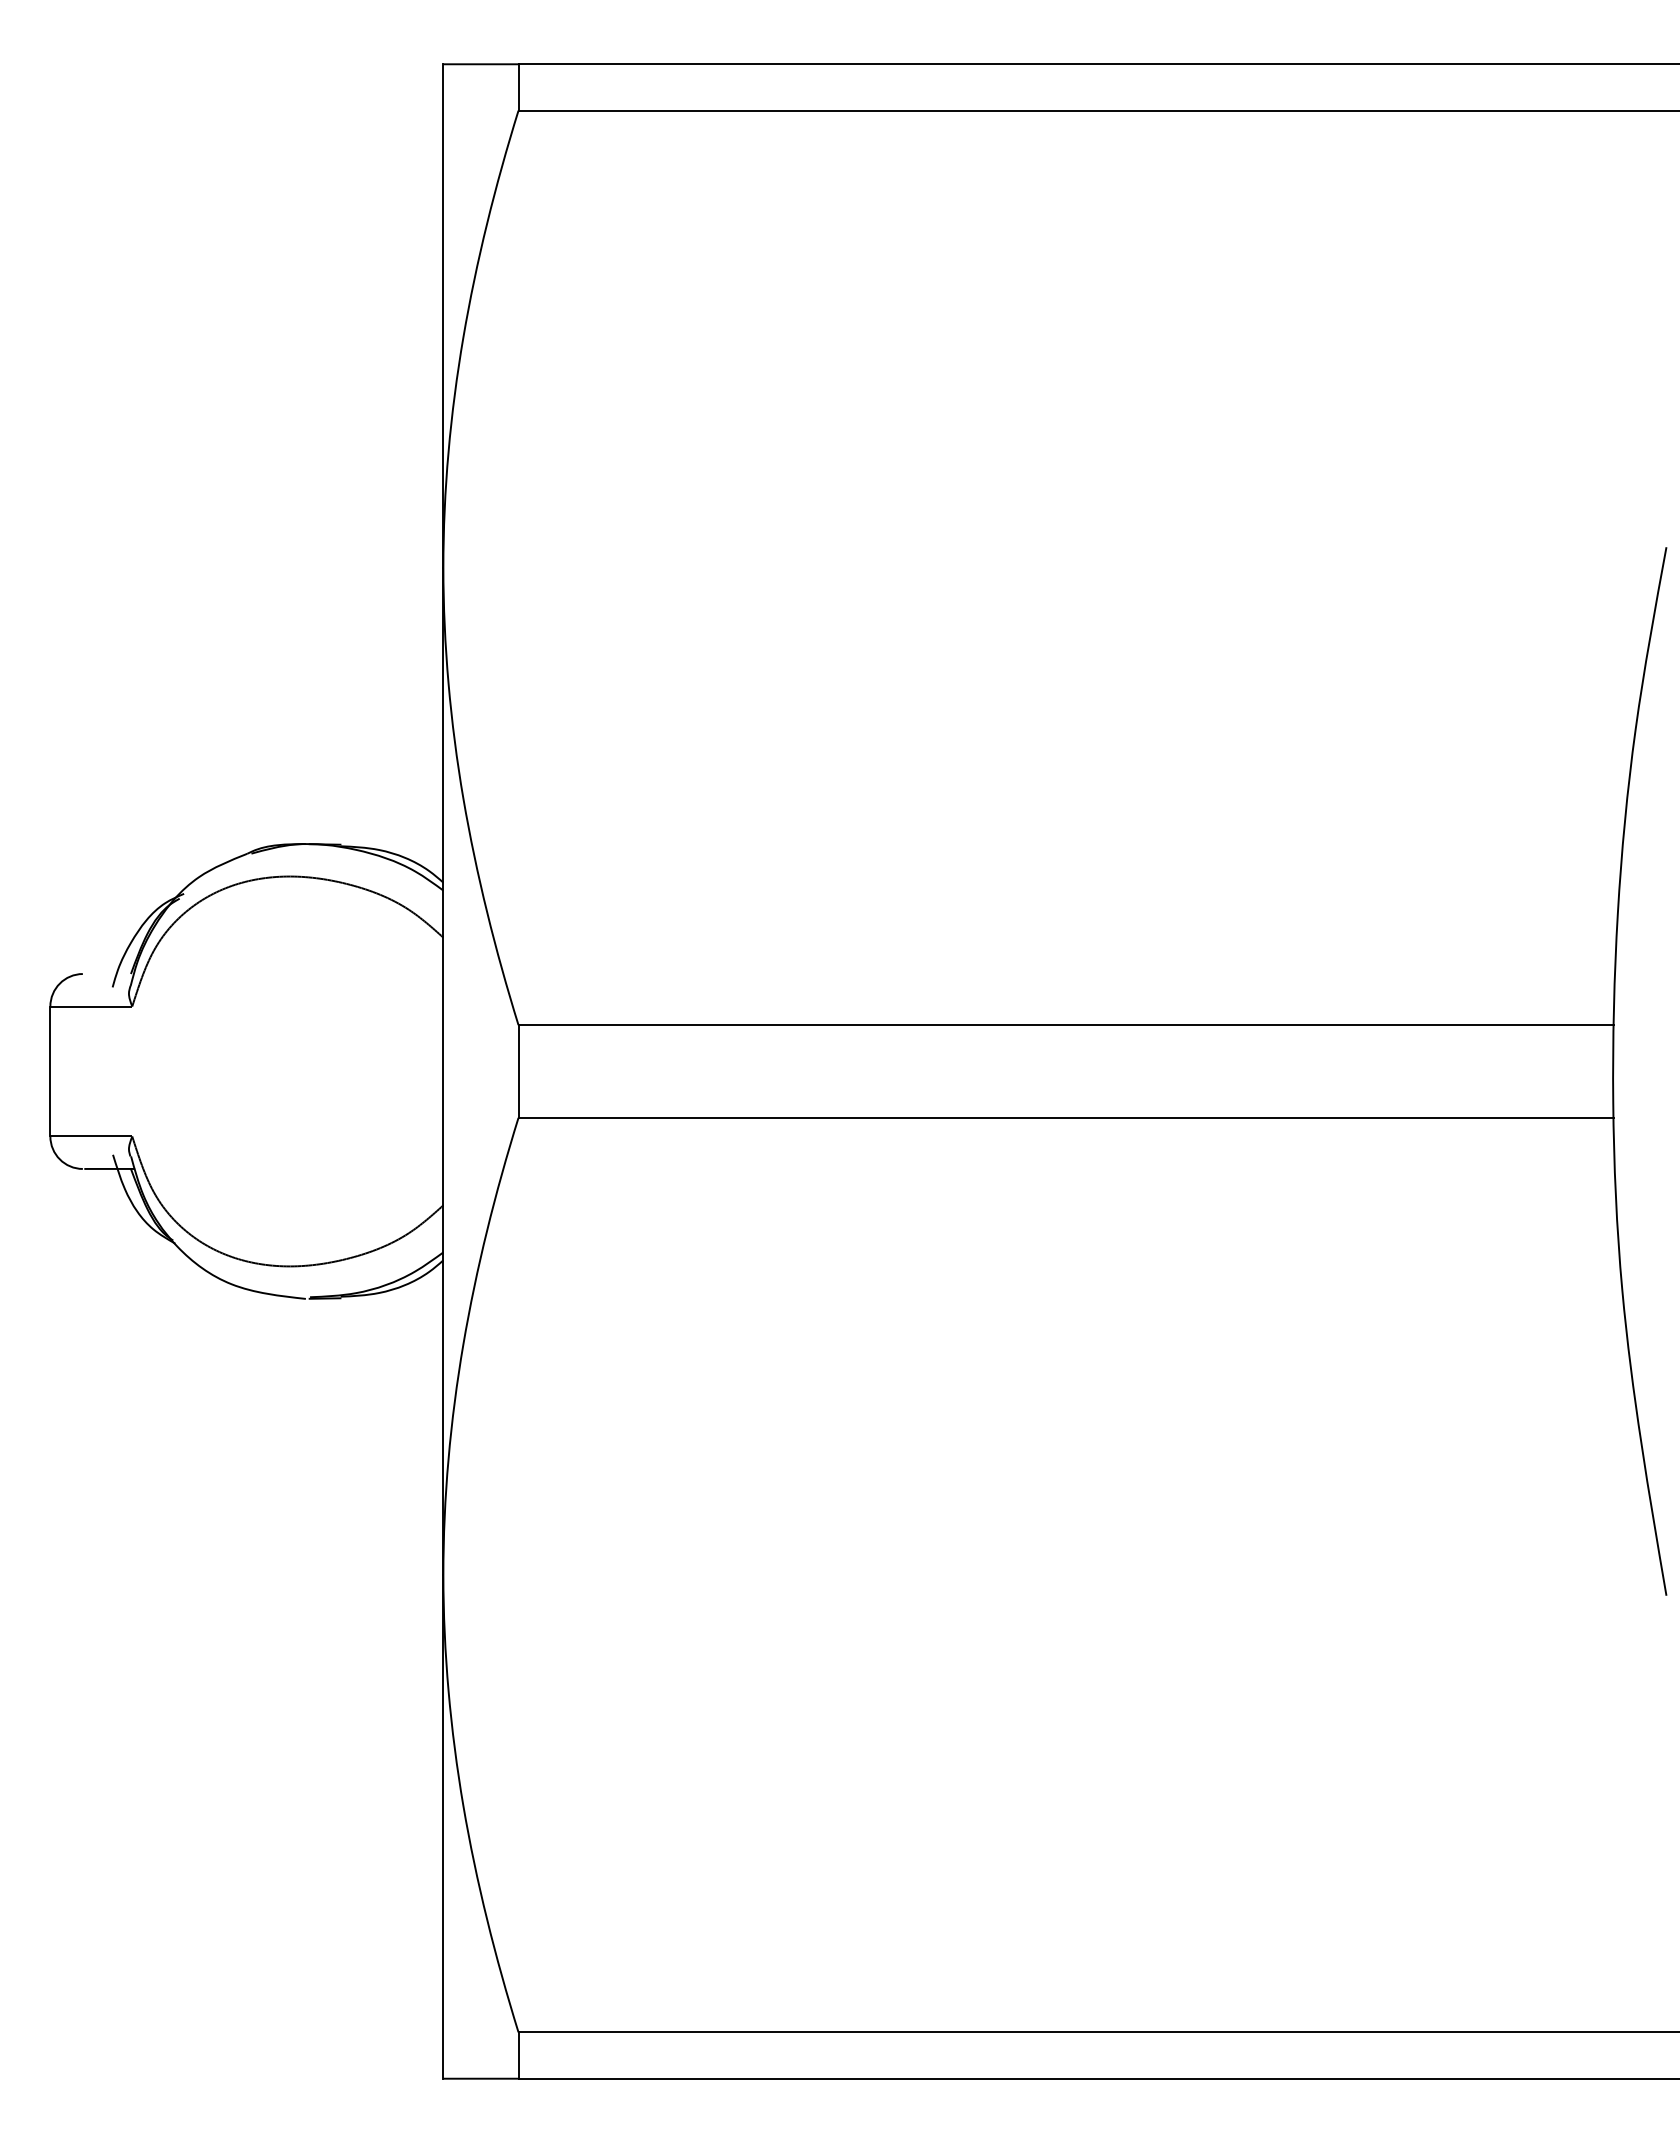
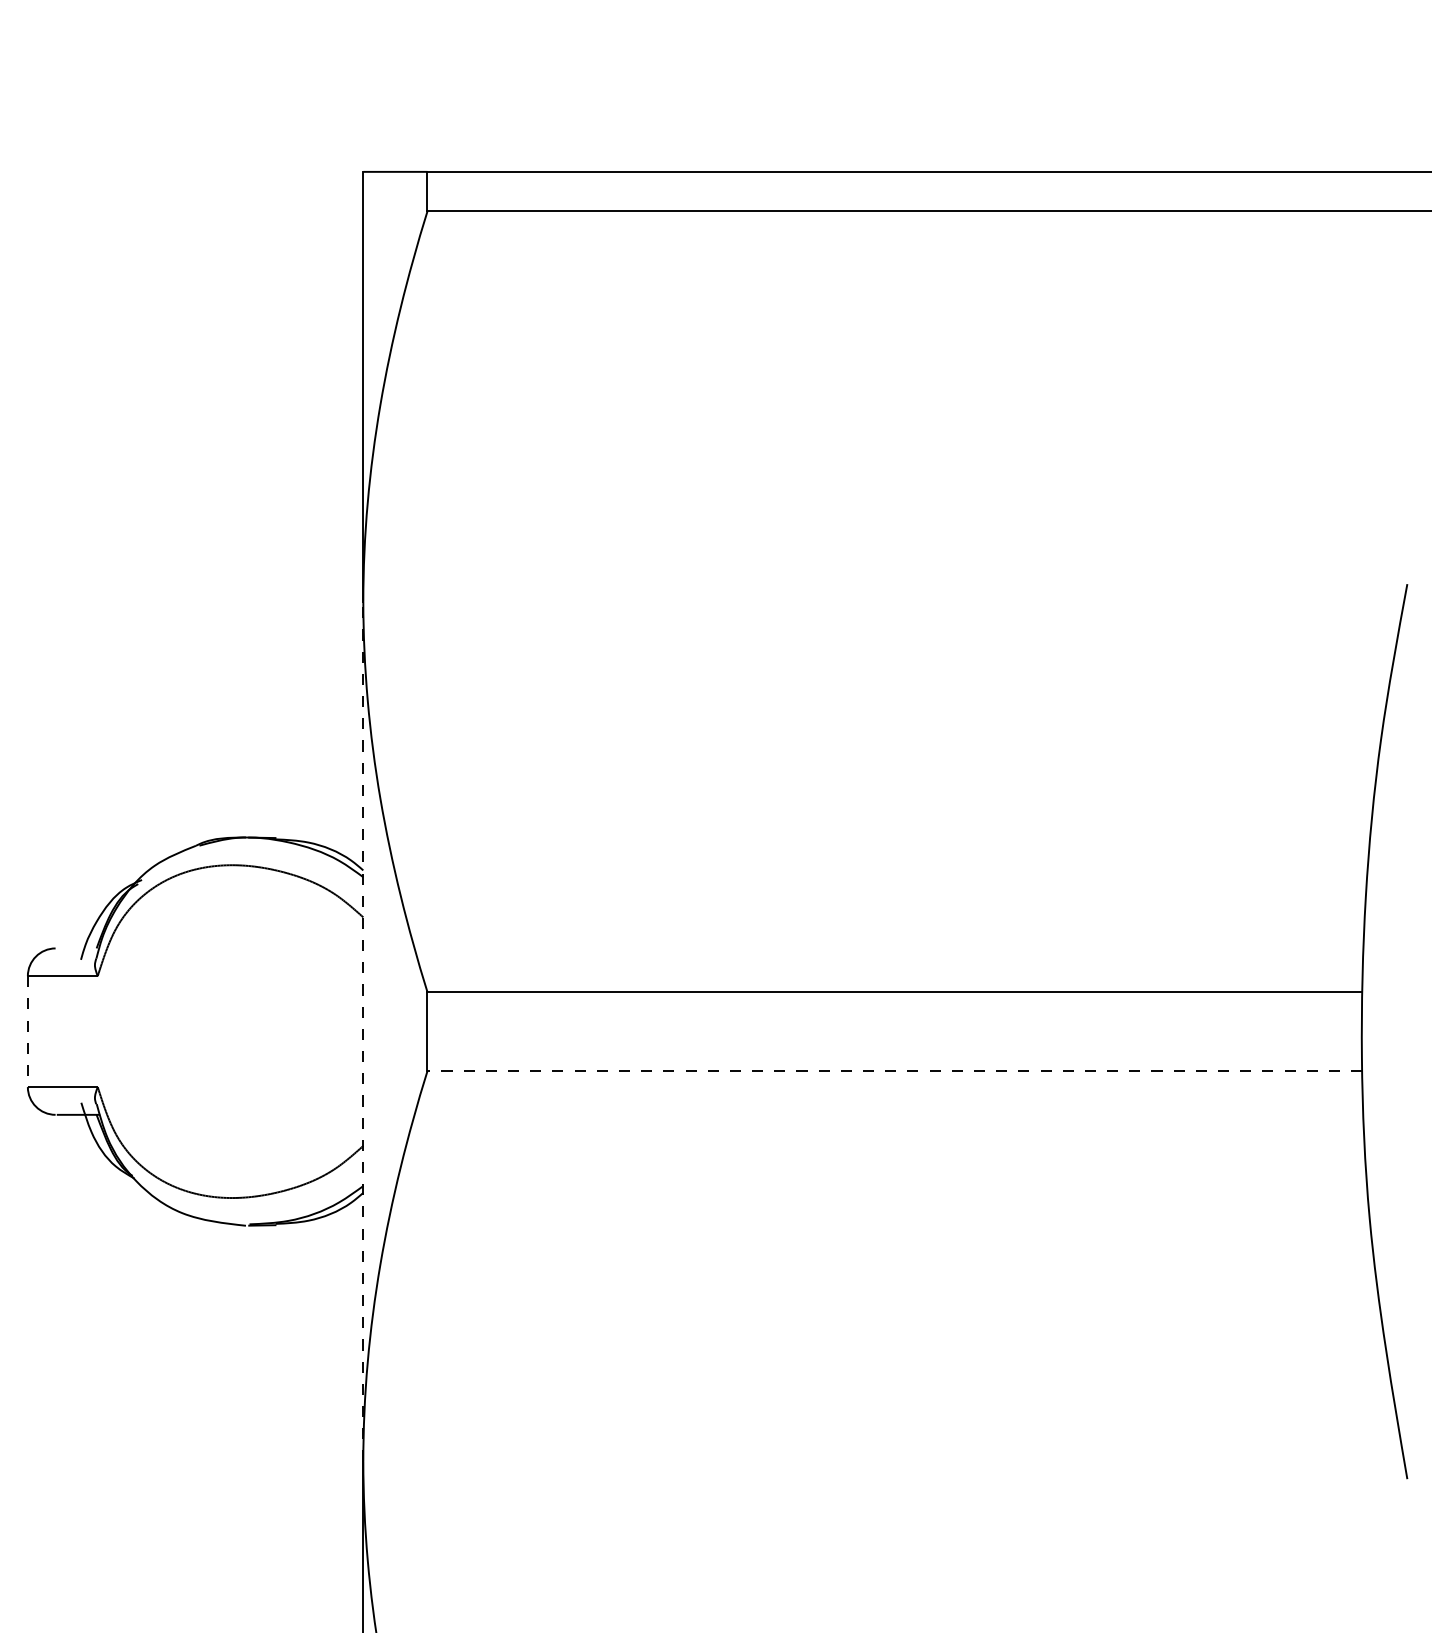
line: (50, 1071) -> (27, 1031), solid -> dashed
line: (443, 1071) -> (363, 1031), solid -> dashed
line: (1066, 1117) -> (895, 1070), solid -> dashed

